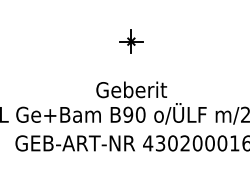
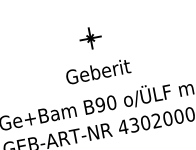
text: (131, 89) -> (98, 71), moved

